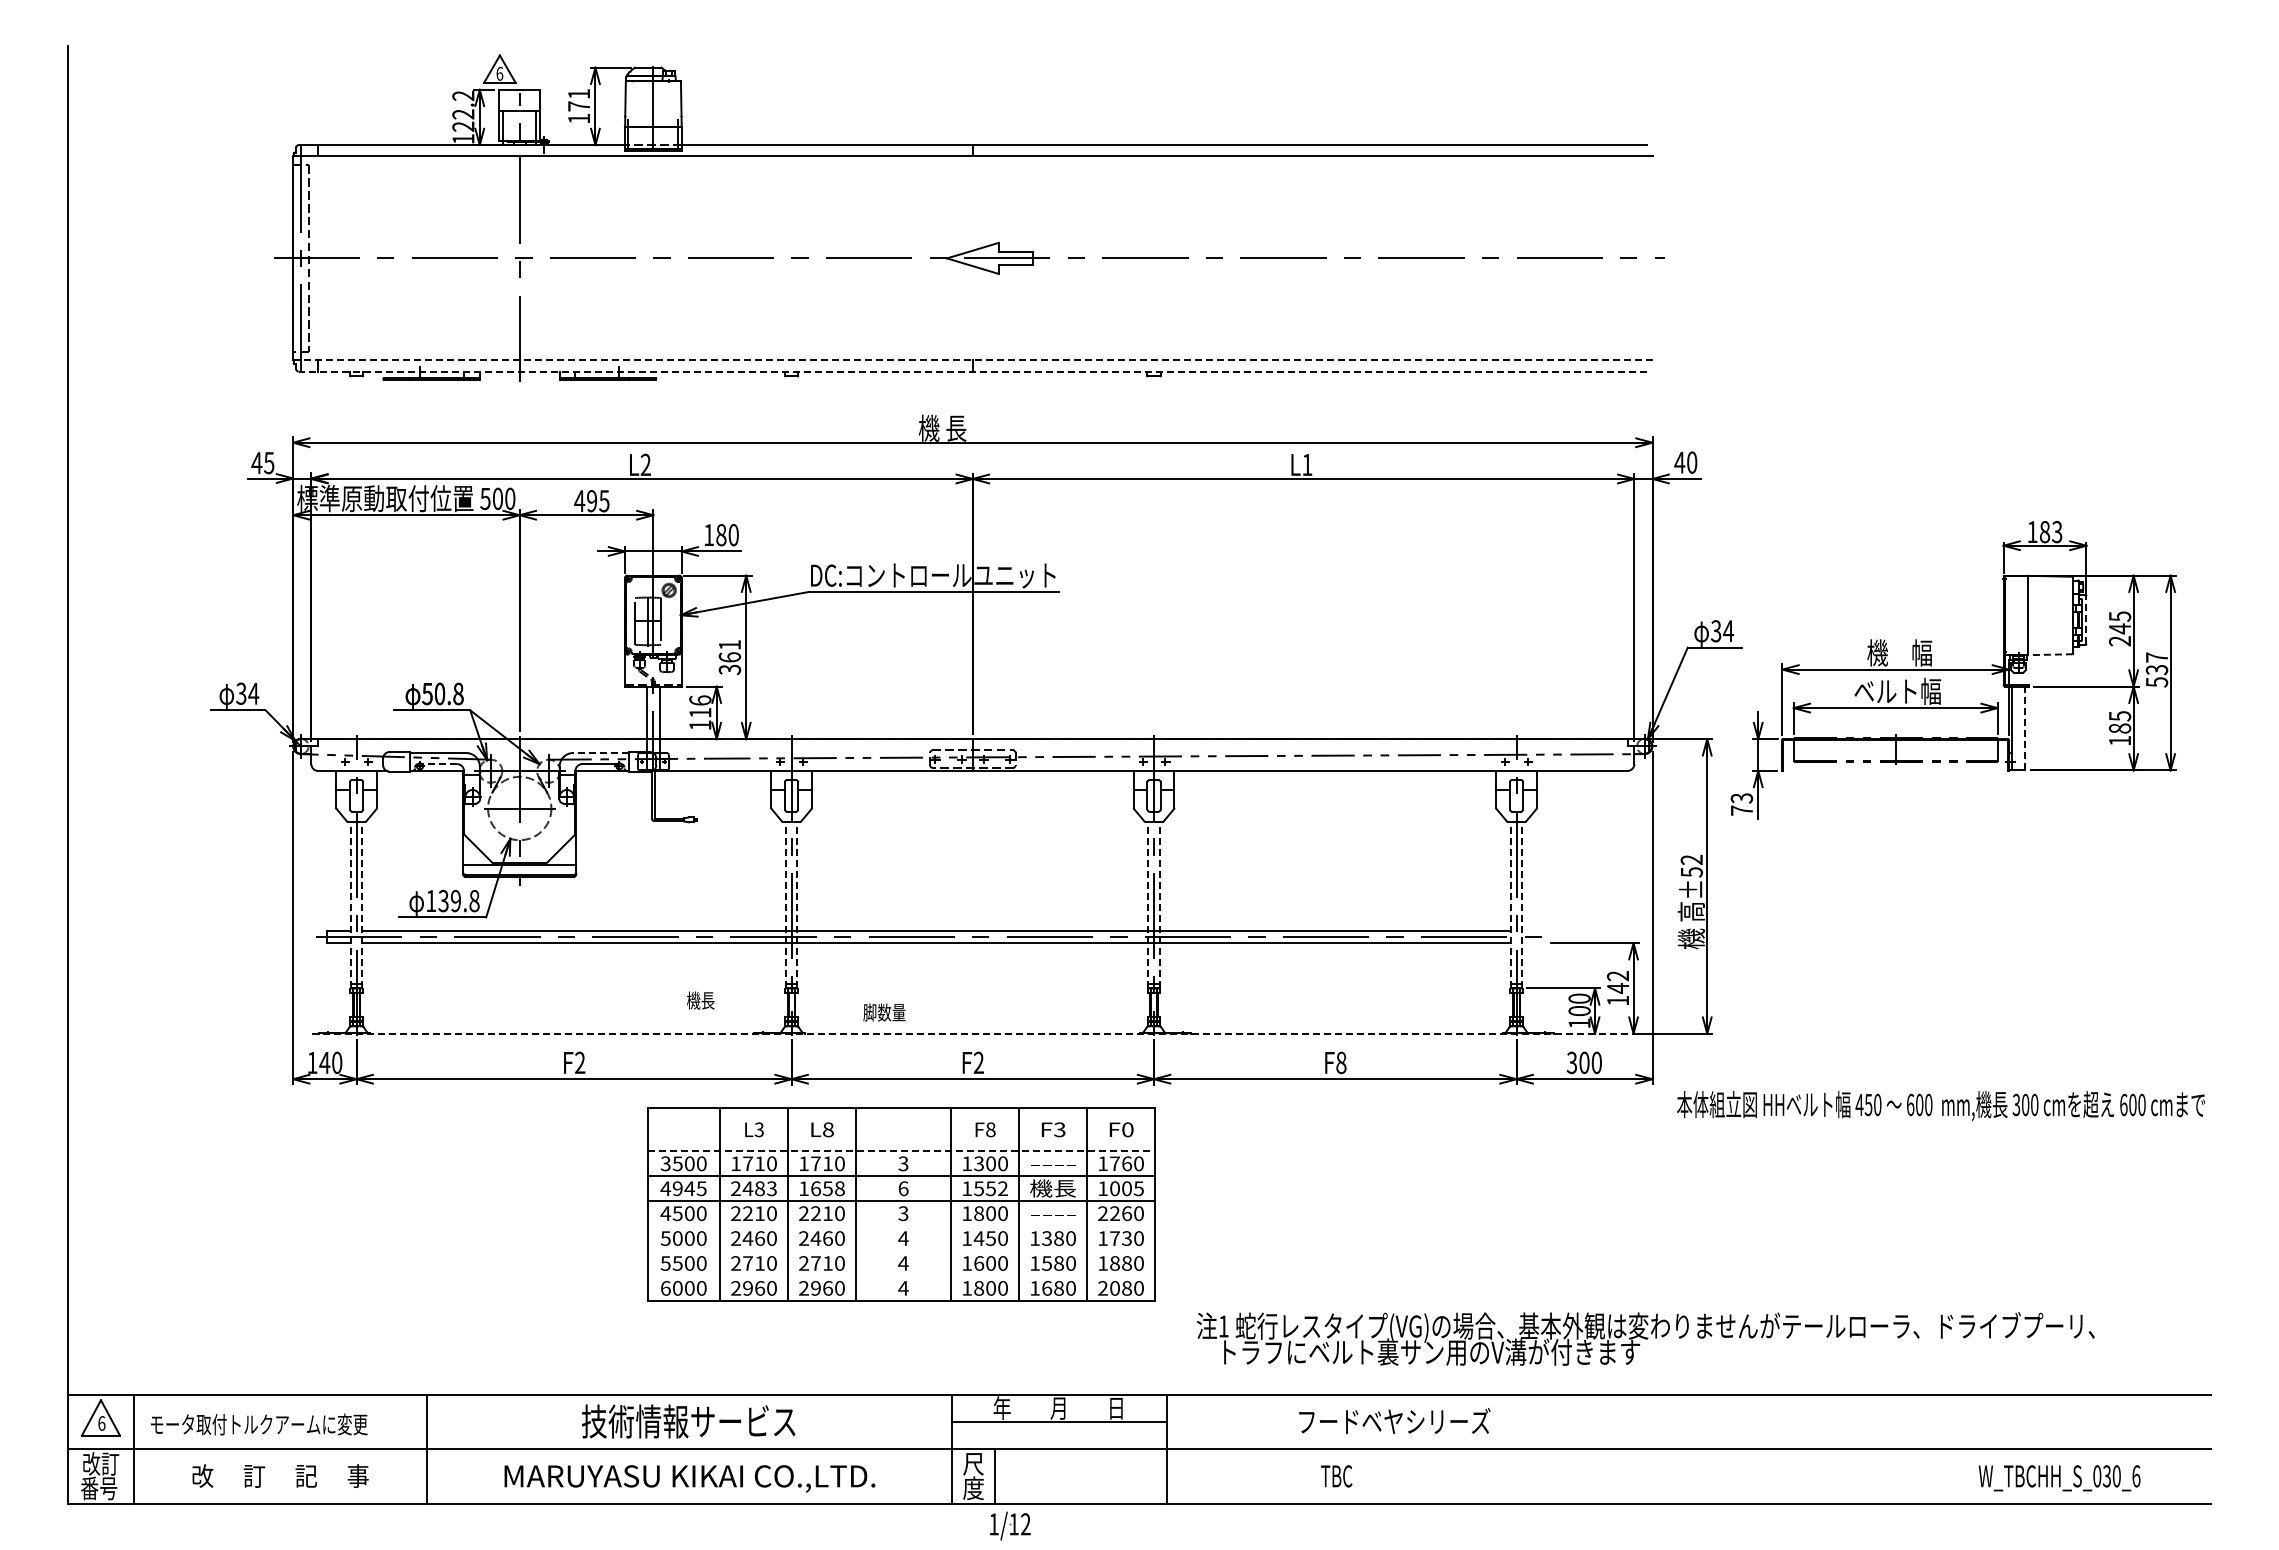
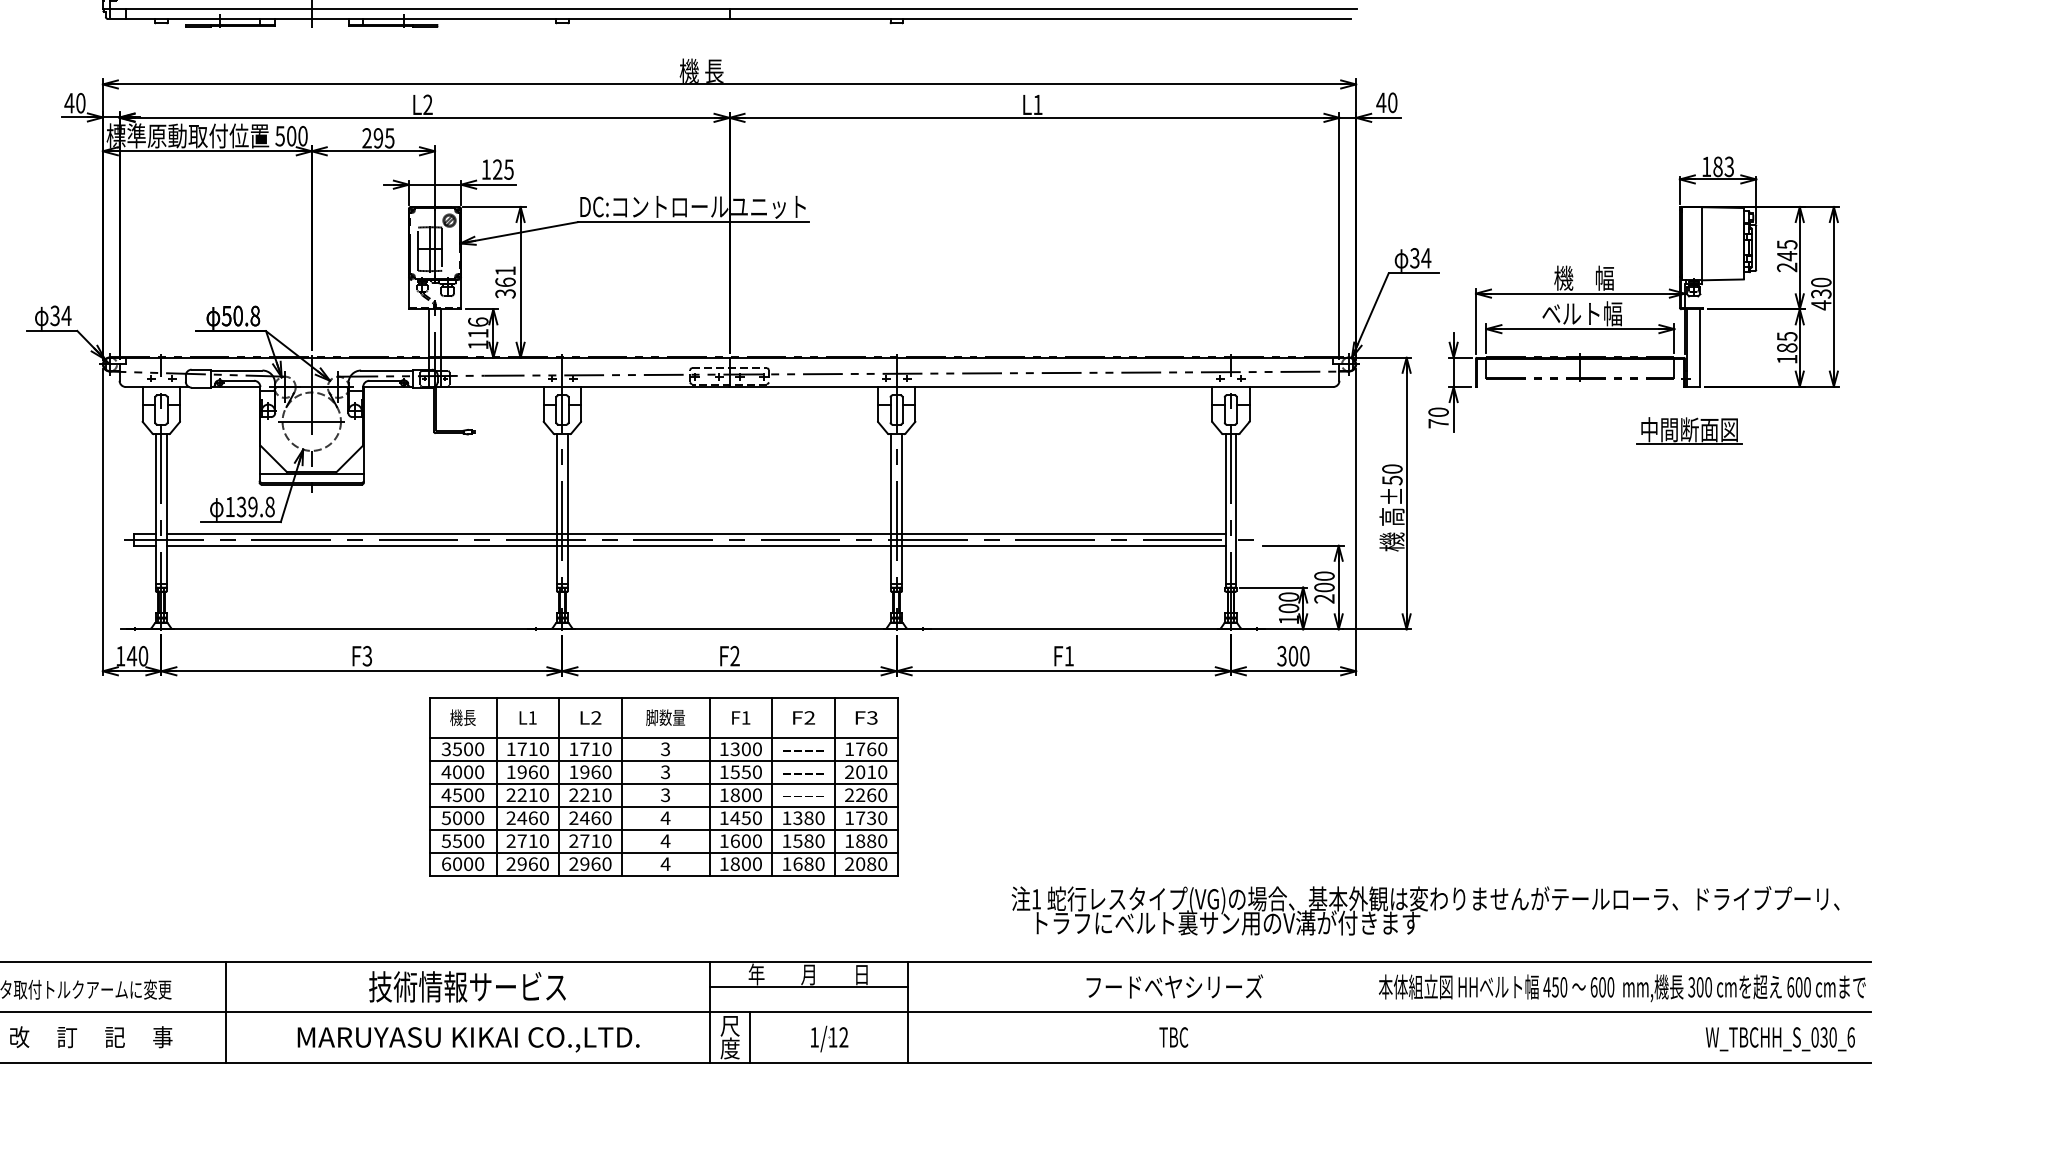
line: (972, 360) -> (729, 8), dashed -> solid
line: (972, 371) -> (729, 18), dashed -> solid
text: (269, 462) -> (81, 102), 45 -> 40
text: (579, 500) -> (366, 137), 495 -> 295
text: (727, 535) -> (503, 169), 180 -> 125
line: (2086, 620) -> (1756, 248), dashed -> solid
line: (2050, 654) -> (1723, 279), dashed -> solid
text: (2156, 669) -> (1820, 293), 537 -> 430
line: (2025, 728) -> (1700, 347), dashed -> solid
line: (601, 753) -> (387, 370), dashed -> solid
line: (439, 764) -> (237, 381), dashed -> solid
text: (1741, 798) -> (1438, 412), 73 -> 70
part: (2014, 818) -> (1689, 430), added
text: (1691, 859) -> (1392, 468), ±52 -> ±50
line: (350, 904) -> (155, 510), dashed -> solid
line: (362, 904) -> (166, 510), dashed -> solid
line: (785, 904) -> (556, 510), dashed -> solid
line: (797, 904) -> (567, 510), dashed -> solid
line: (1148, 904) -> (891, 510), dashed -> solid
line: (1159, 904) -> (901, 510), dashed -> solid
line: (1510, 904) -> (1225, 510), dashed -> solid
line: (1522, 904) -> (1236, 510), dashed -> solid
text: (1618, 988) -> (1324, 587), 142 -> 200
text: (700, 1000) -> (462, 717), moved
text: (884, 1012) -> (665, 717), moved
line: (975, 1033) -> (731, 629), dashed -> solid
text: (1341, 1062) -> (1069, 655), F8 -> F1
text: (580, 1063) -> (367, 656), F2 -> F3
text: (1941, 1106) -> (1622, 988), moved
text: (758, 1129) -> (531, 717), L3 -> L1
text: (828, 1129) -> (596, 717), L8 -> L2
text: (990, 1129) -> (745, 717), F8 -> F1
text: (1127, 1129) -> (872, 717), F0 -> F3
text: (1059, 1130) -> (809, 718), F3 -> F2
line: (901, 1151) -> (663, 737), dashed -> solid
text: (689, 1188) -> (468, 772), 4945 -> 4000
text: (753, 1188) -> (527, 772), 2483 -> 1960
text: (827, 1188) -> (595, 772), 1658 -> 1960
text: (903, 1188) -> (665, 772), 6 -> 3
text: (1002, 1188) -> (756, 772), 1552 -> 1550
text: (1052, 1188) -> (802, 772), 機長 -> ----
text: (1120, 1188) -> (865, 772), 1005 -> 2010
line: (901, 1226) -> (663, 807), added
line: (901, 1251) -> (663, 830), added
line: (901, 1275) -> (663, 852), added
text: (1645, 1338) -> (1425, 910), moved
text: (1394, 1421) -> (1174, 986), moved
text: (1336, 1476) -> (1173, 1037), moved
text: (2059, 1478) -> (1780, 1039), moved
part: (1010, 1525) -> (829, 1038), moved

